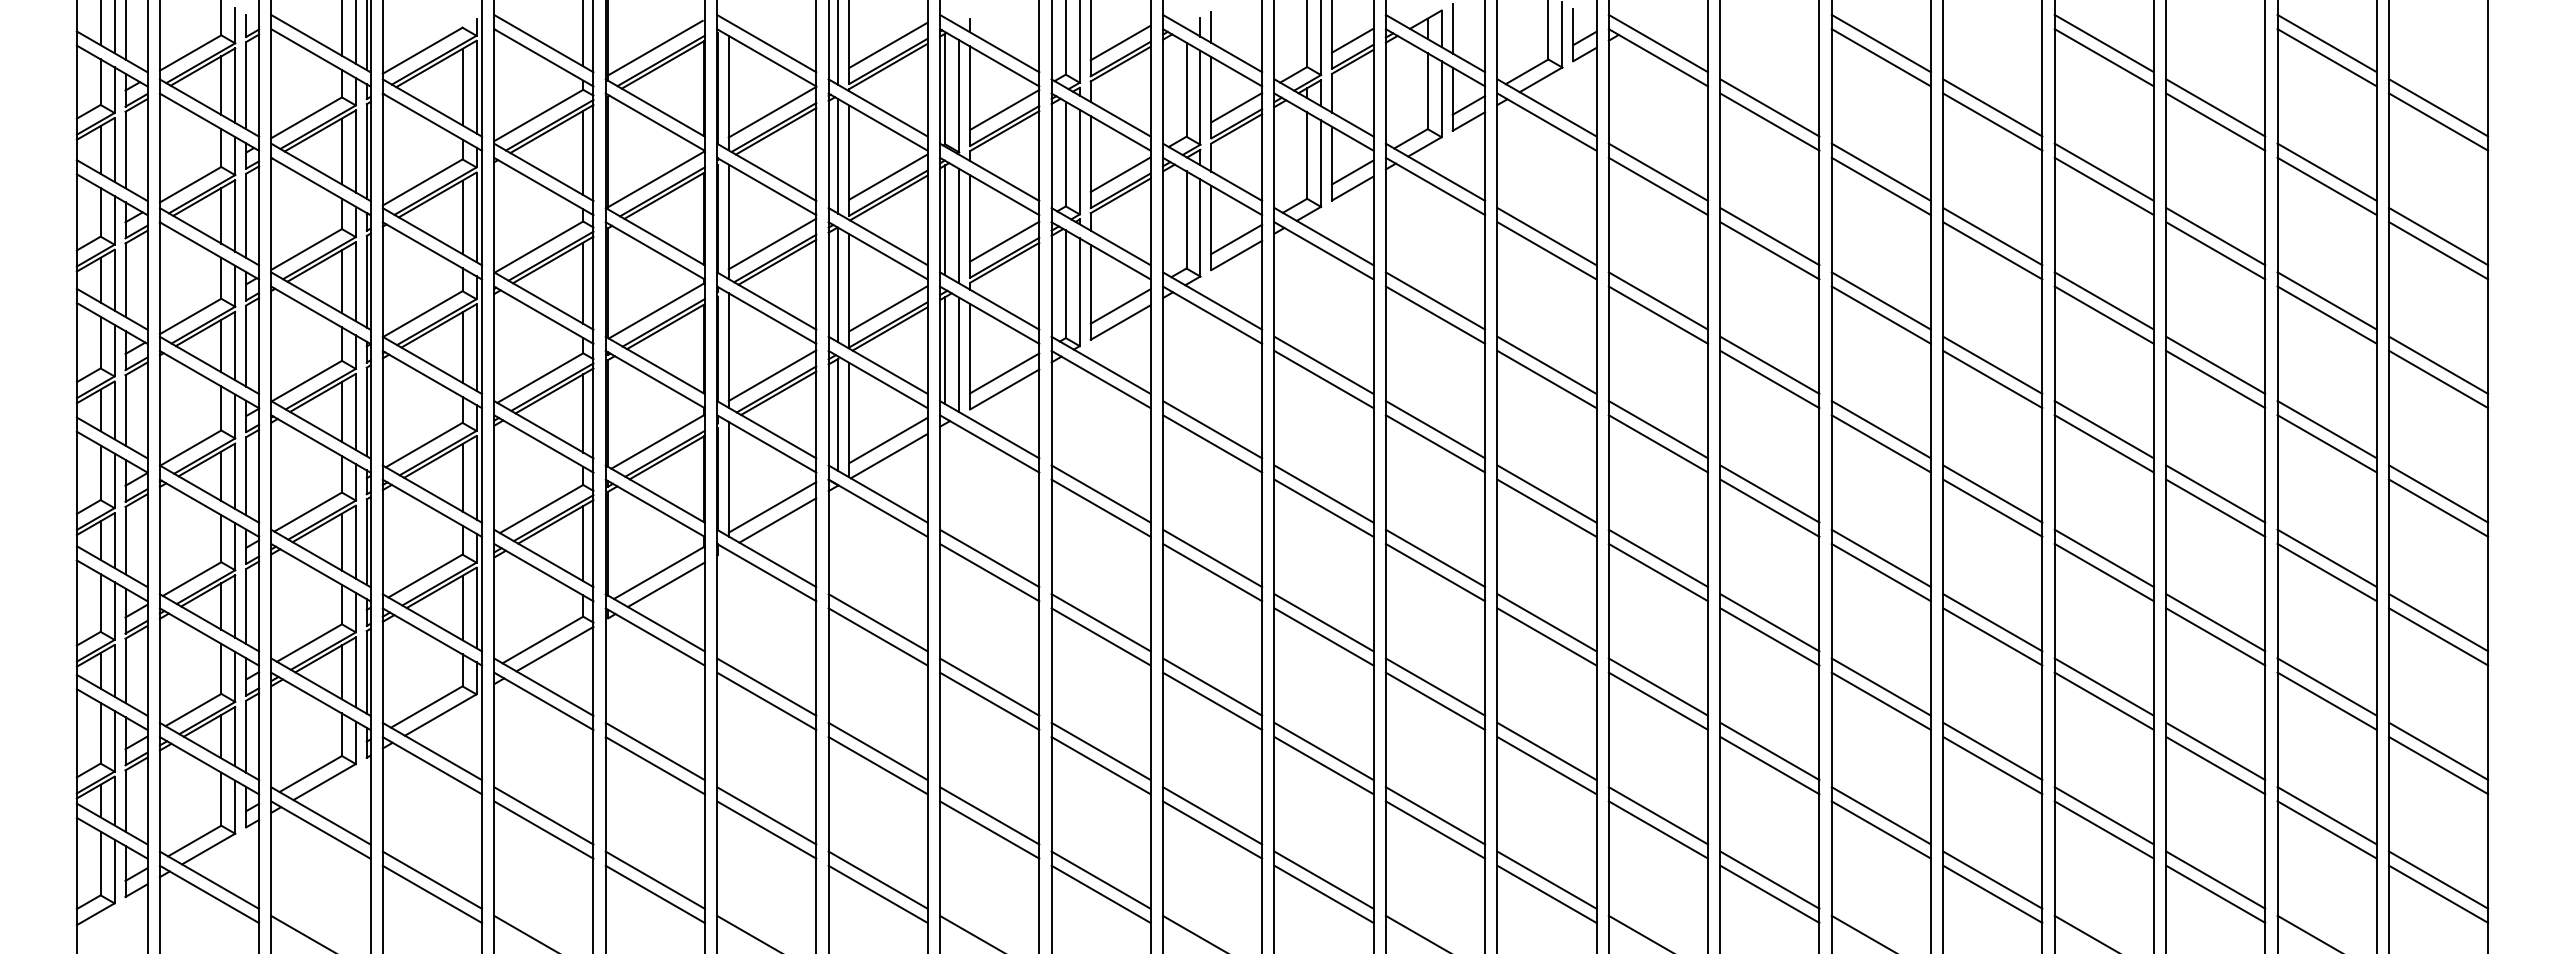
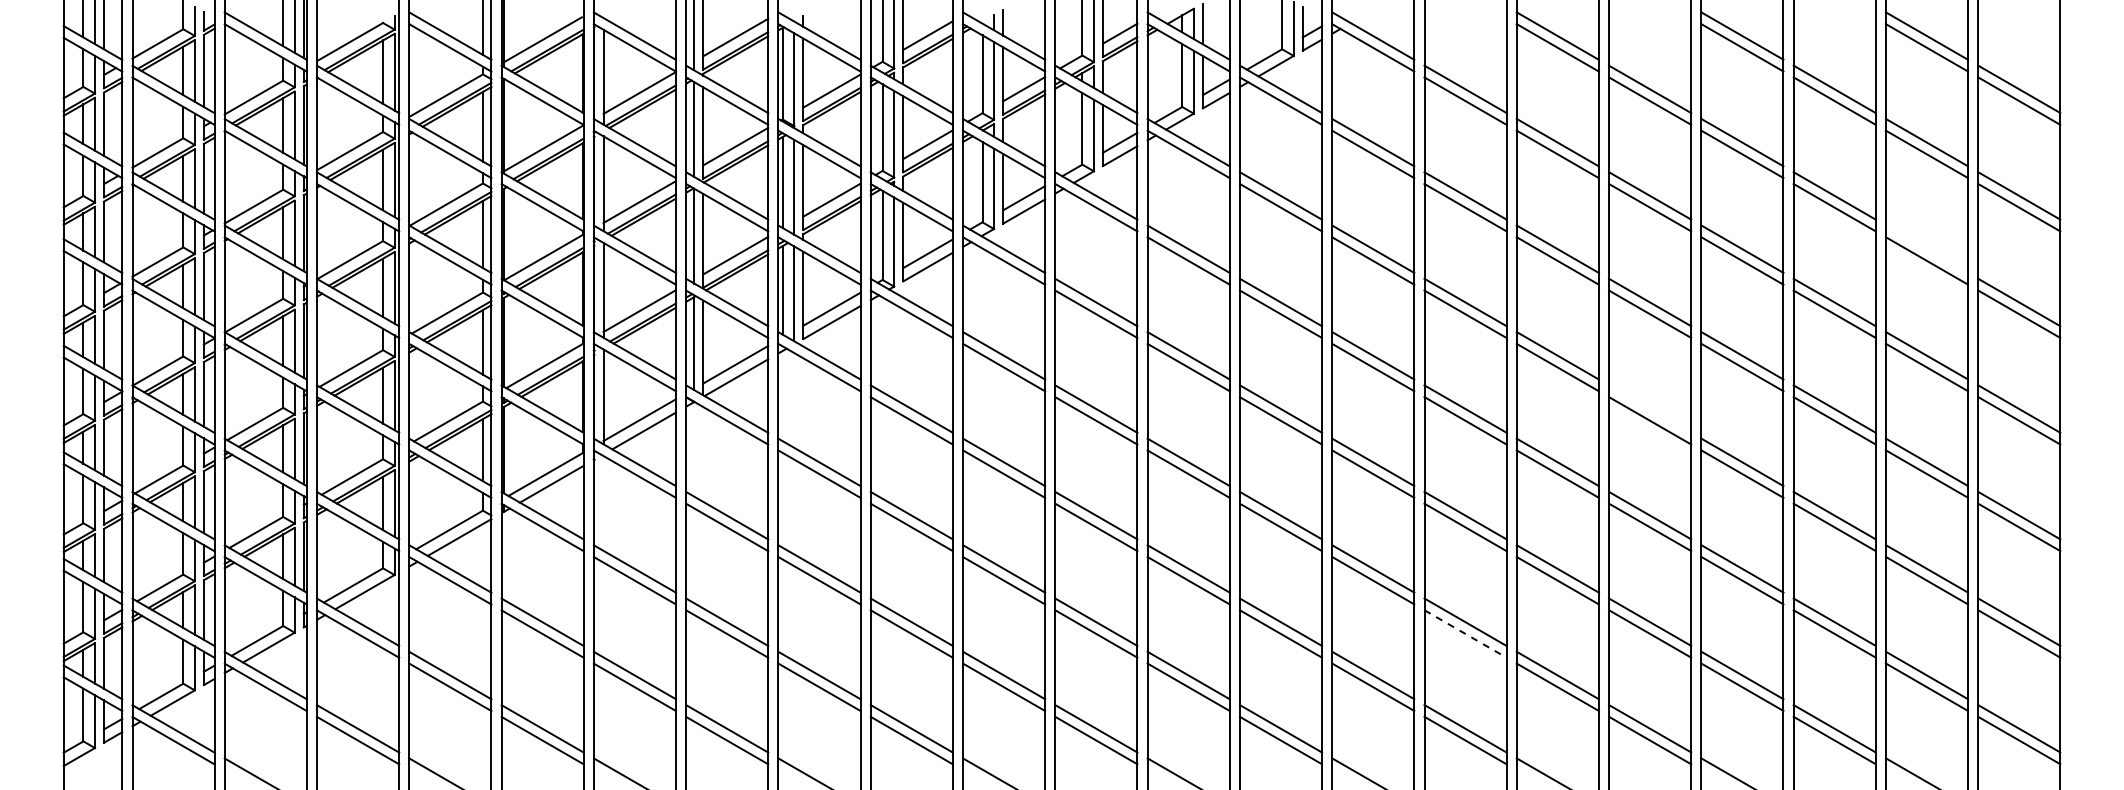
line: (2326, 300) -> (1926, 248), removed
line: (1993, 493) -> (1650, 408), removed
line: (1769, 766) -> (1465, 634), solid -> dashed

